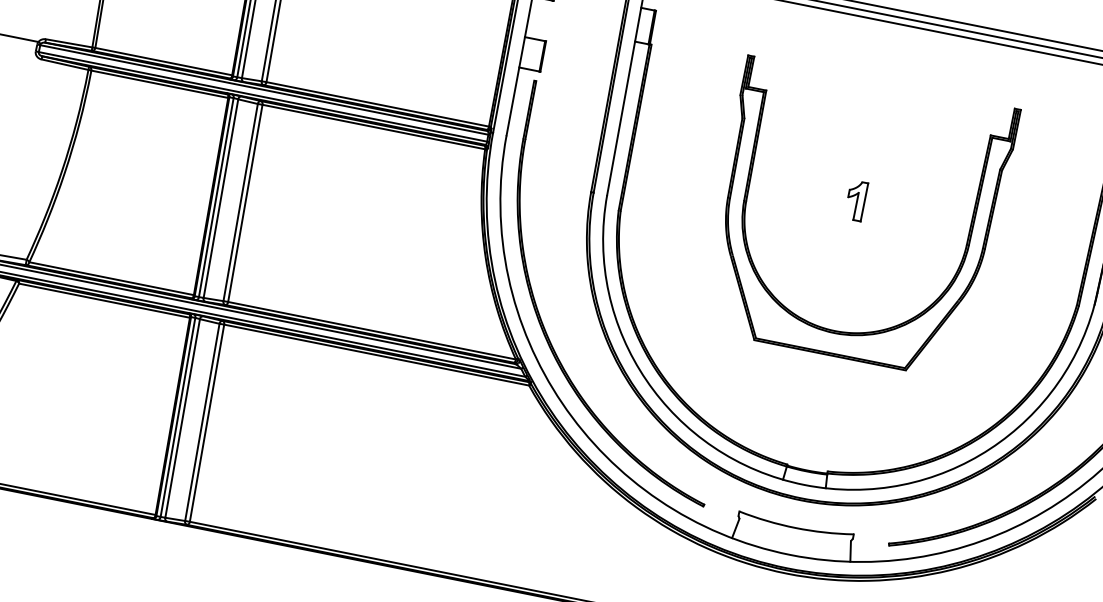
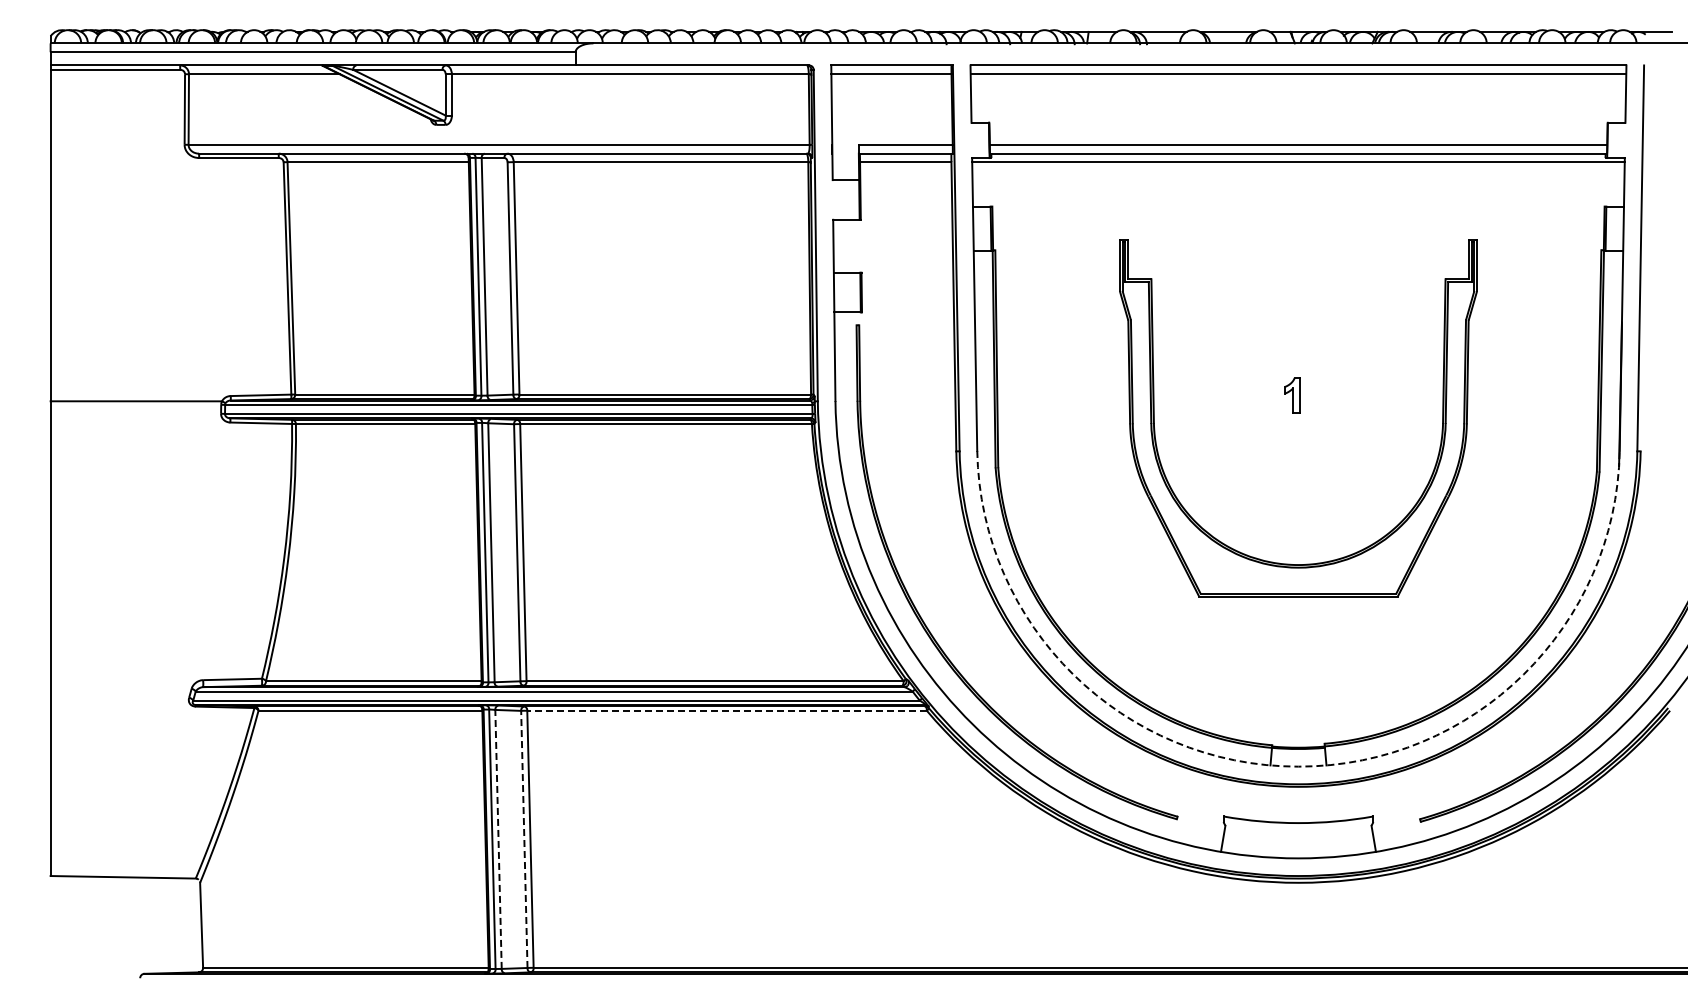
part: (856, 200) -> (1292, 395), size x0.7
line: (377, 354) -> (727, 710), solid -> dashed
line: (182, 418) -> (498, 839), solid -> dashed
line: (202, 422) -> (524, 839), solid -> dashed
arc: (804, 484) -> (1298, 766), solid -> dashed

